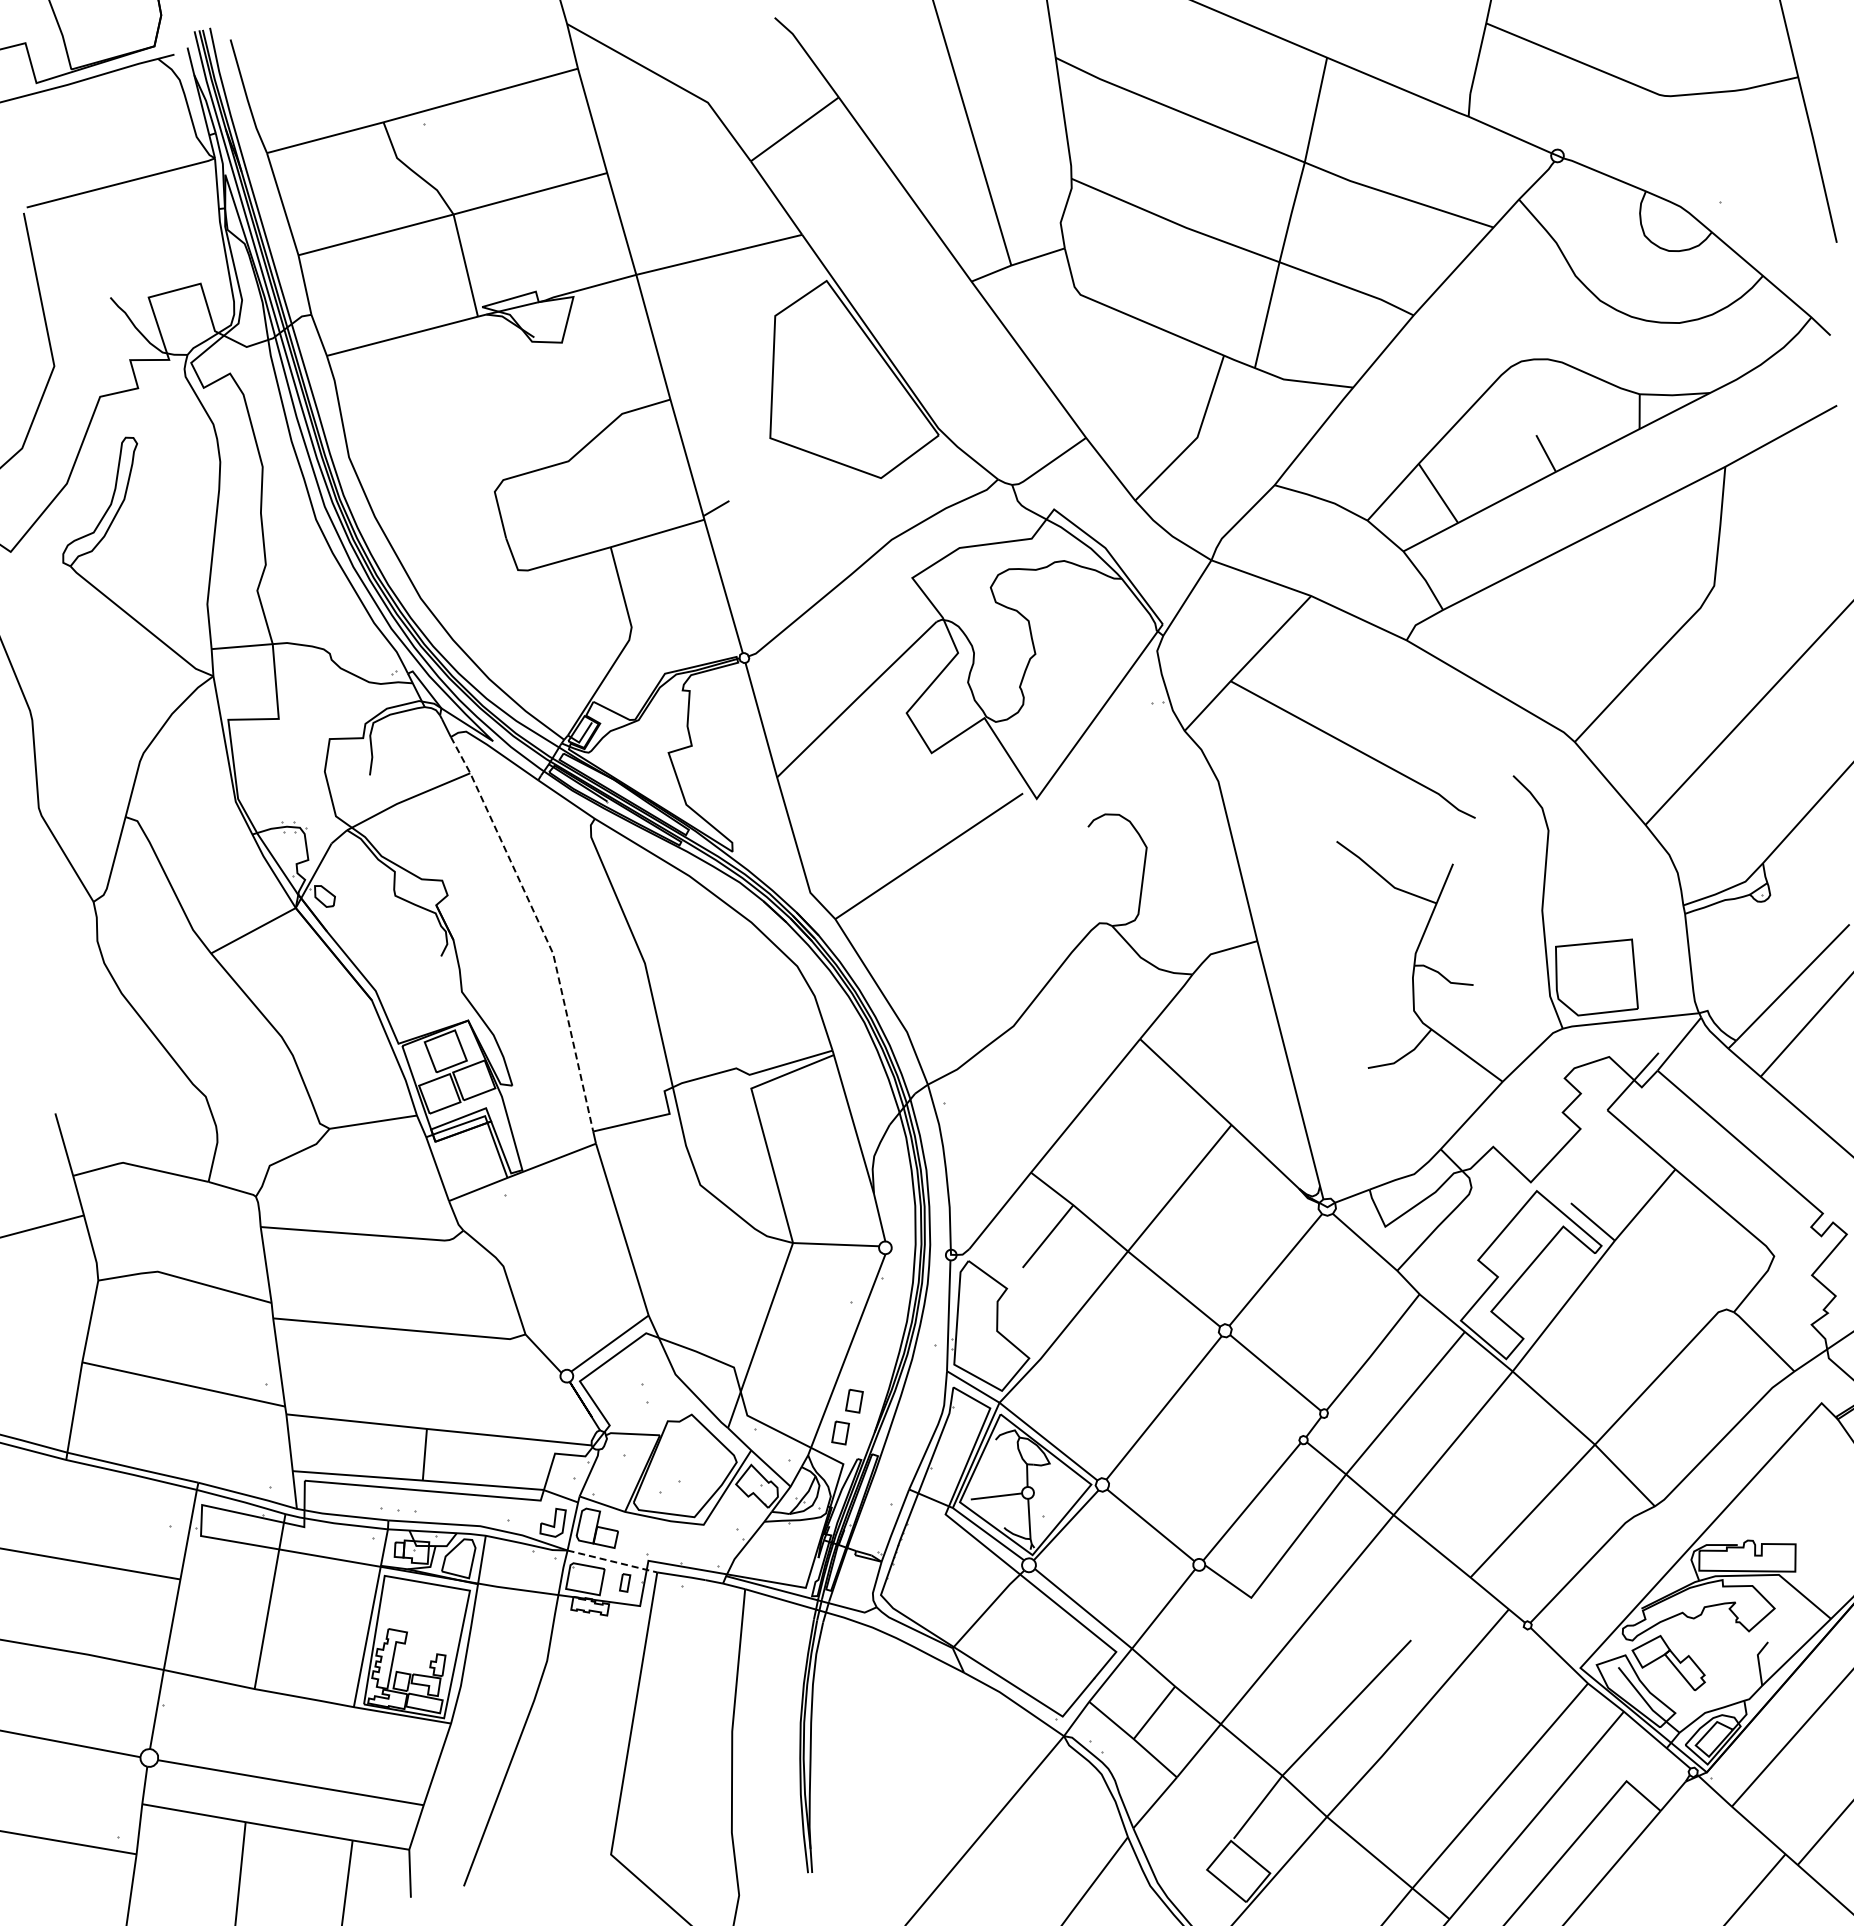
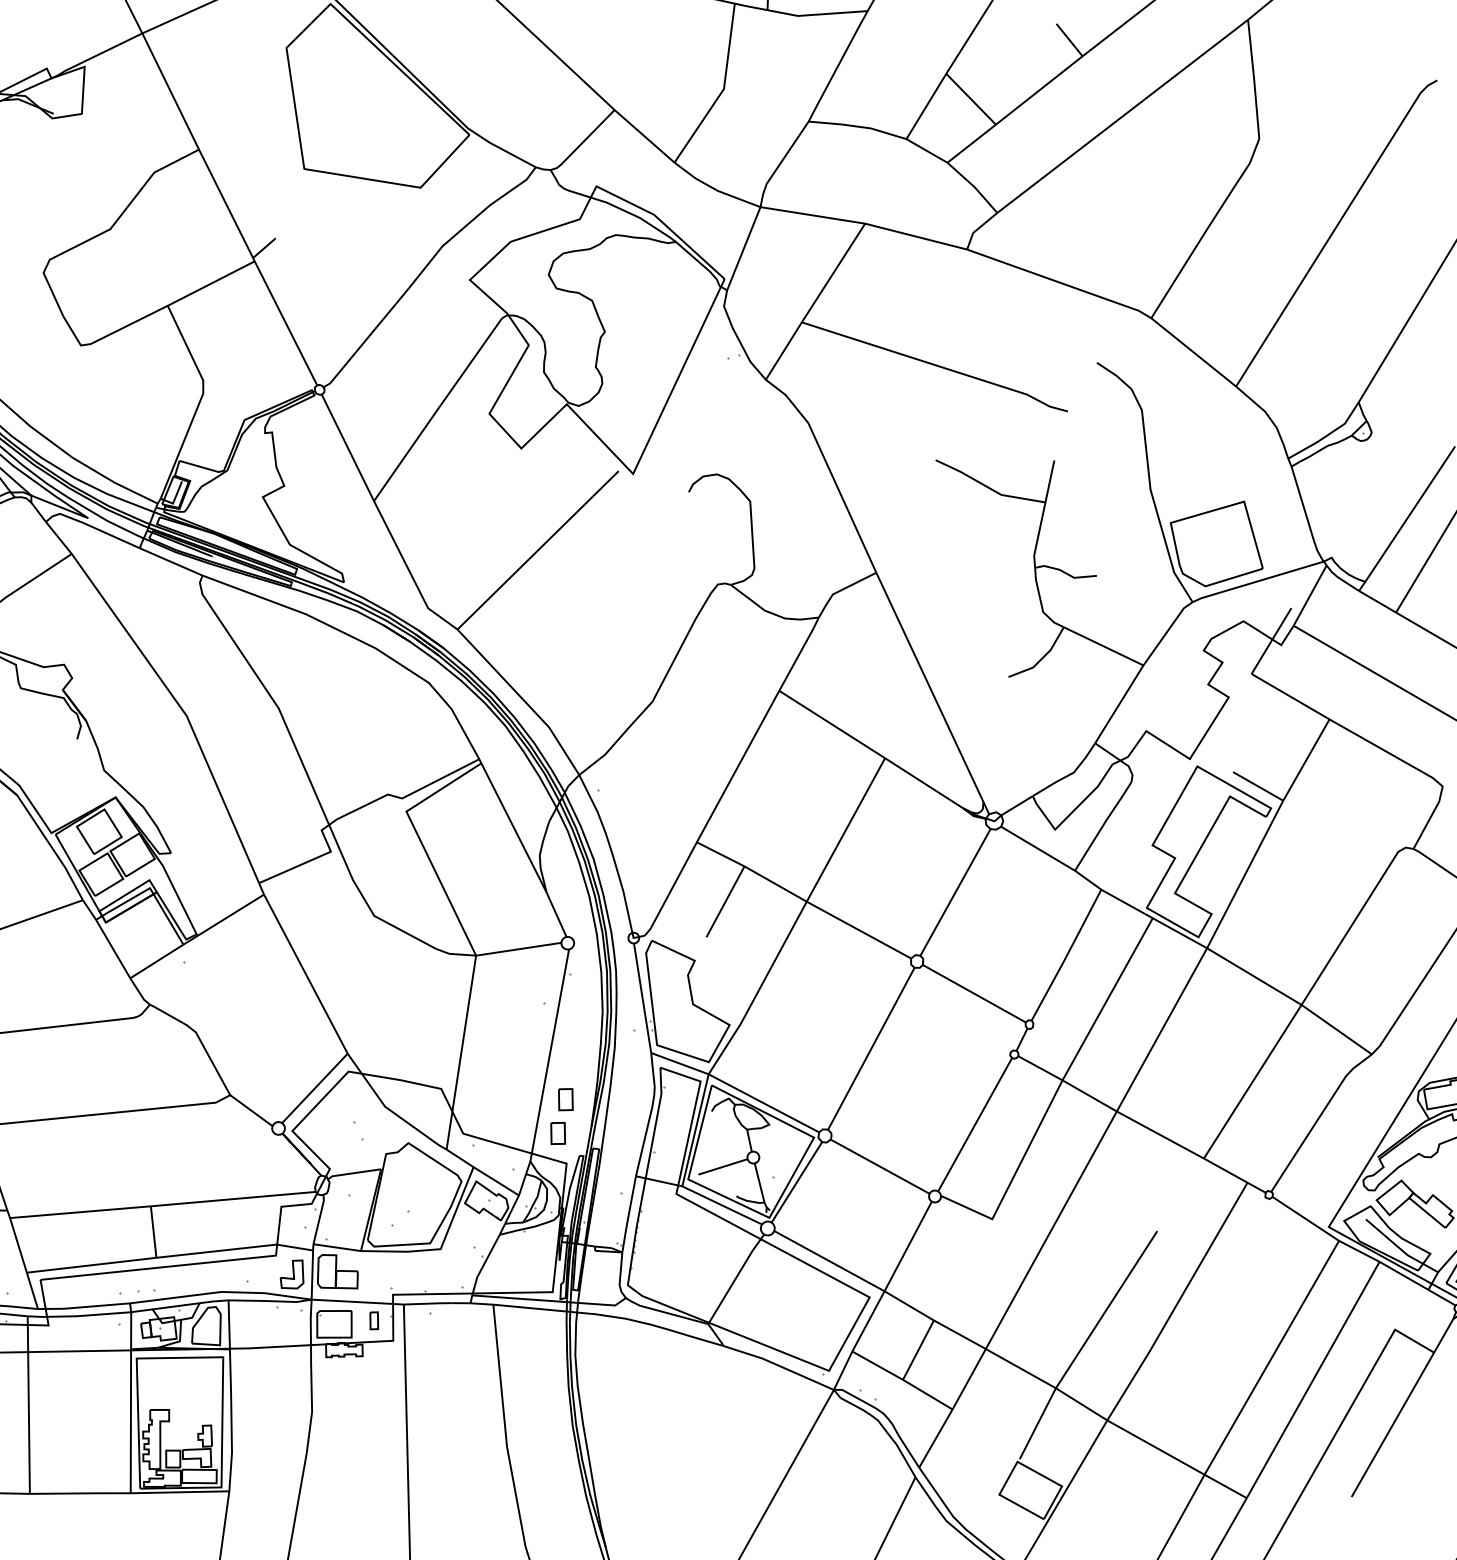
line: (541, 927) -> (170, 692), dashed -> solid
line: (612, 1561) -> (357, 1302), dashed -> solid

